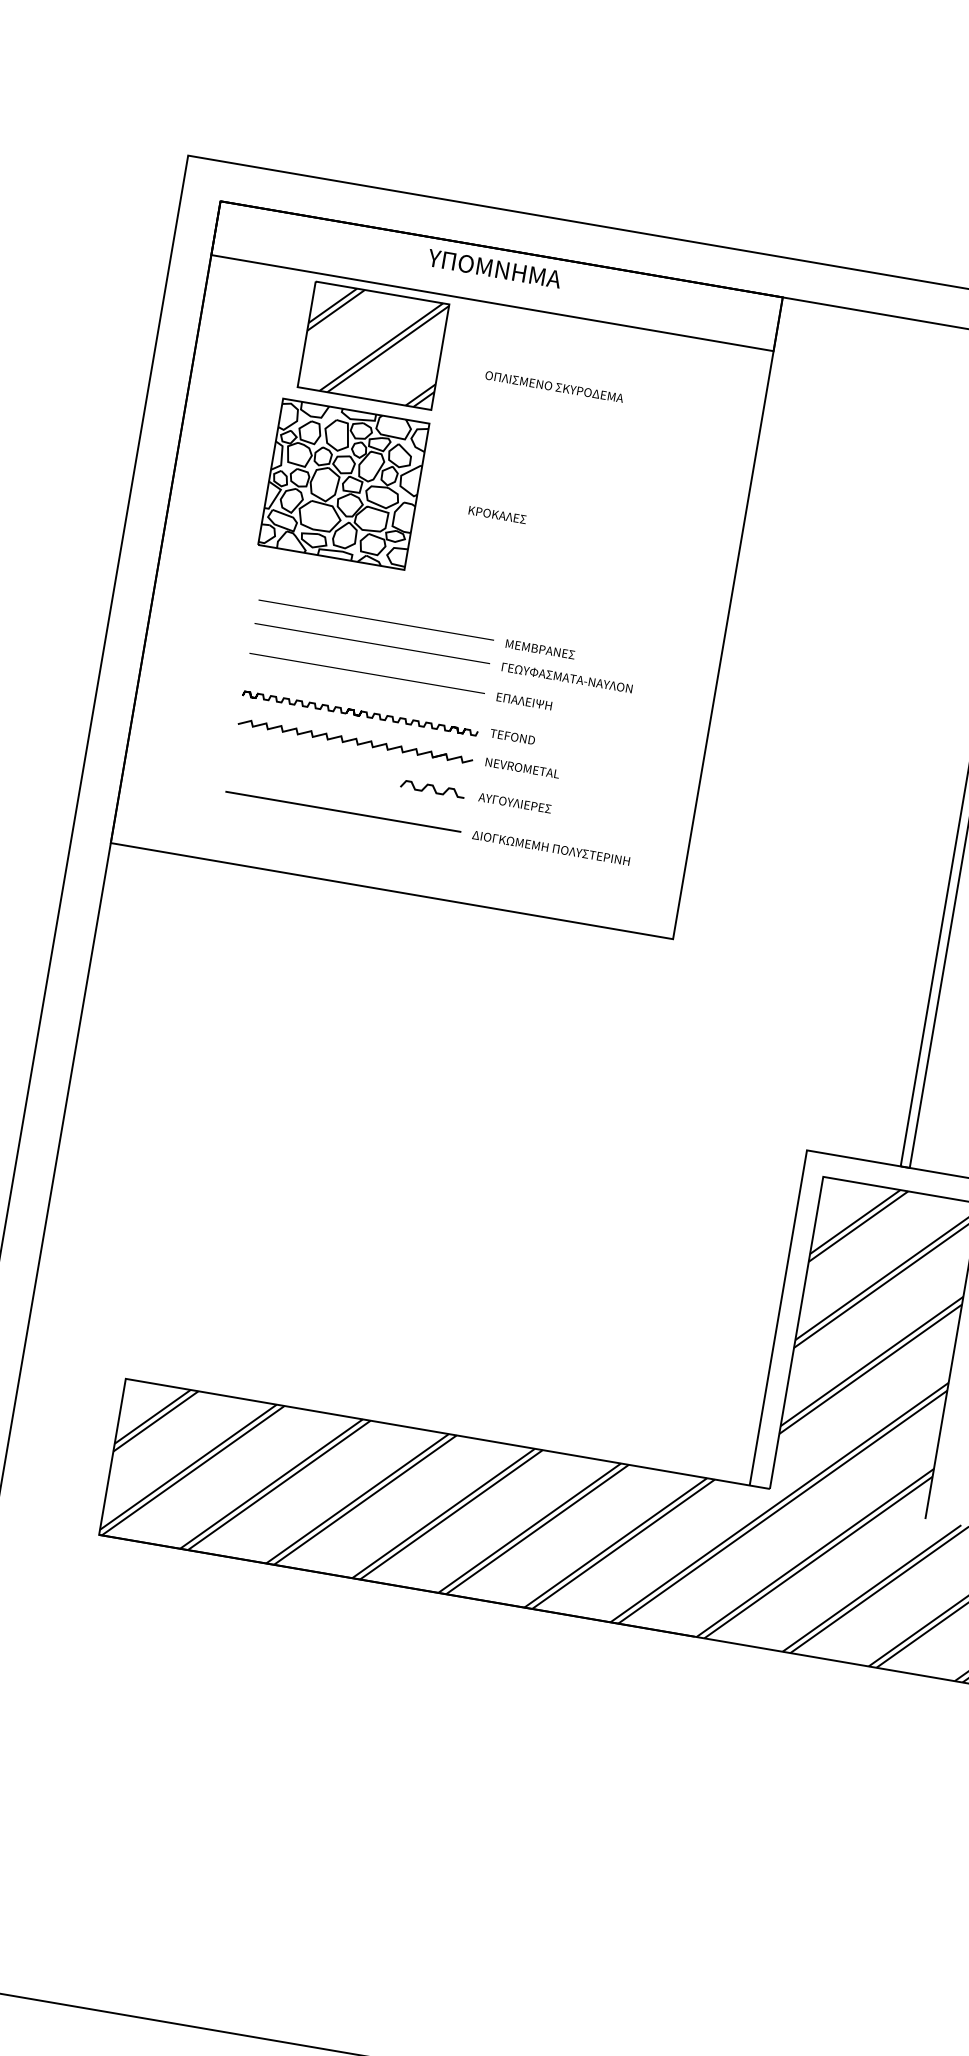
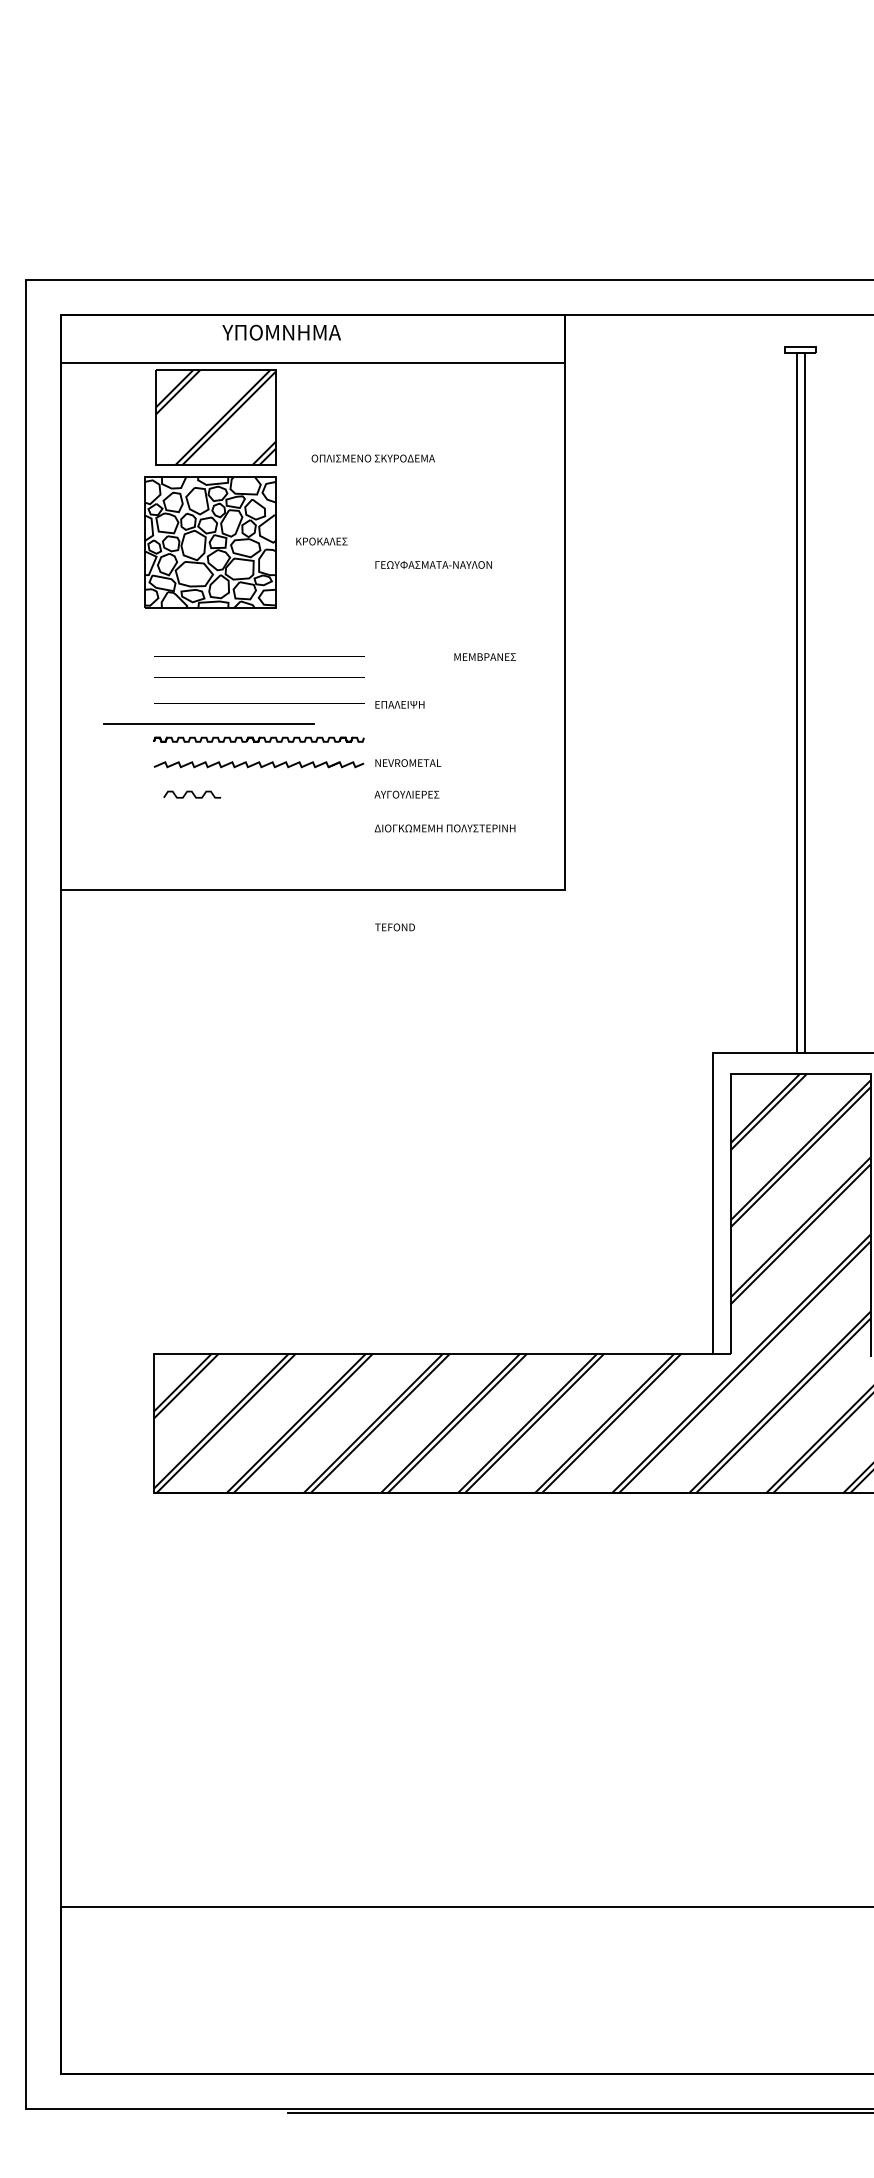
text: (494, 268) -> (281, 332), moved
text: (553, 386) -> (372, 458), moved
text: (497, 514) -> (321, 541), moved
text: (539, 648) -> (484, 656), moved
text: (567, 677) -> (433, 564), moved
text: (512, 736) -> (394, 927), moved
curve: (433, 788) -> (192, 794), moved
line: (343, 811) -> (208, 723), moved

